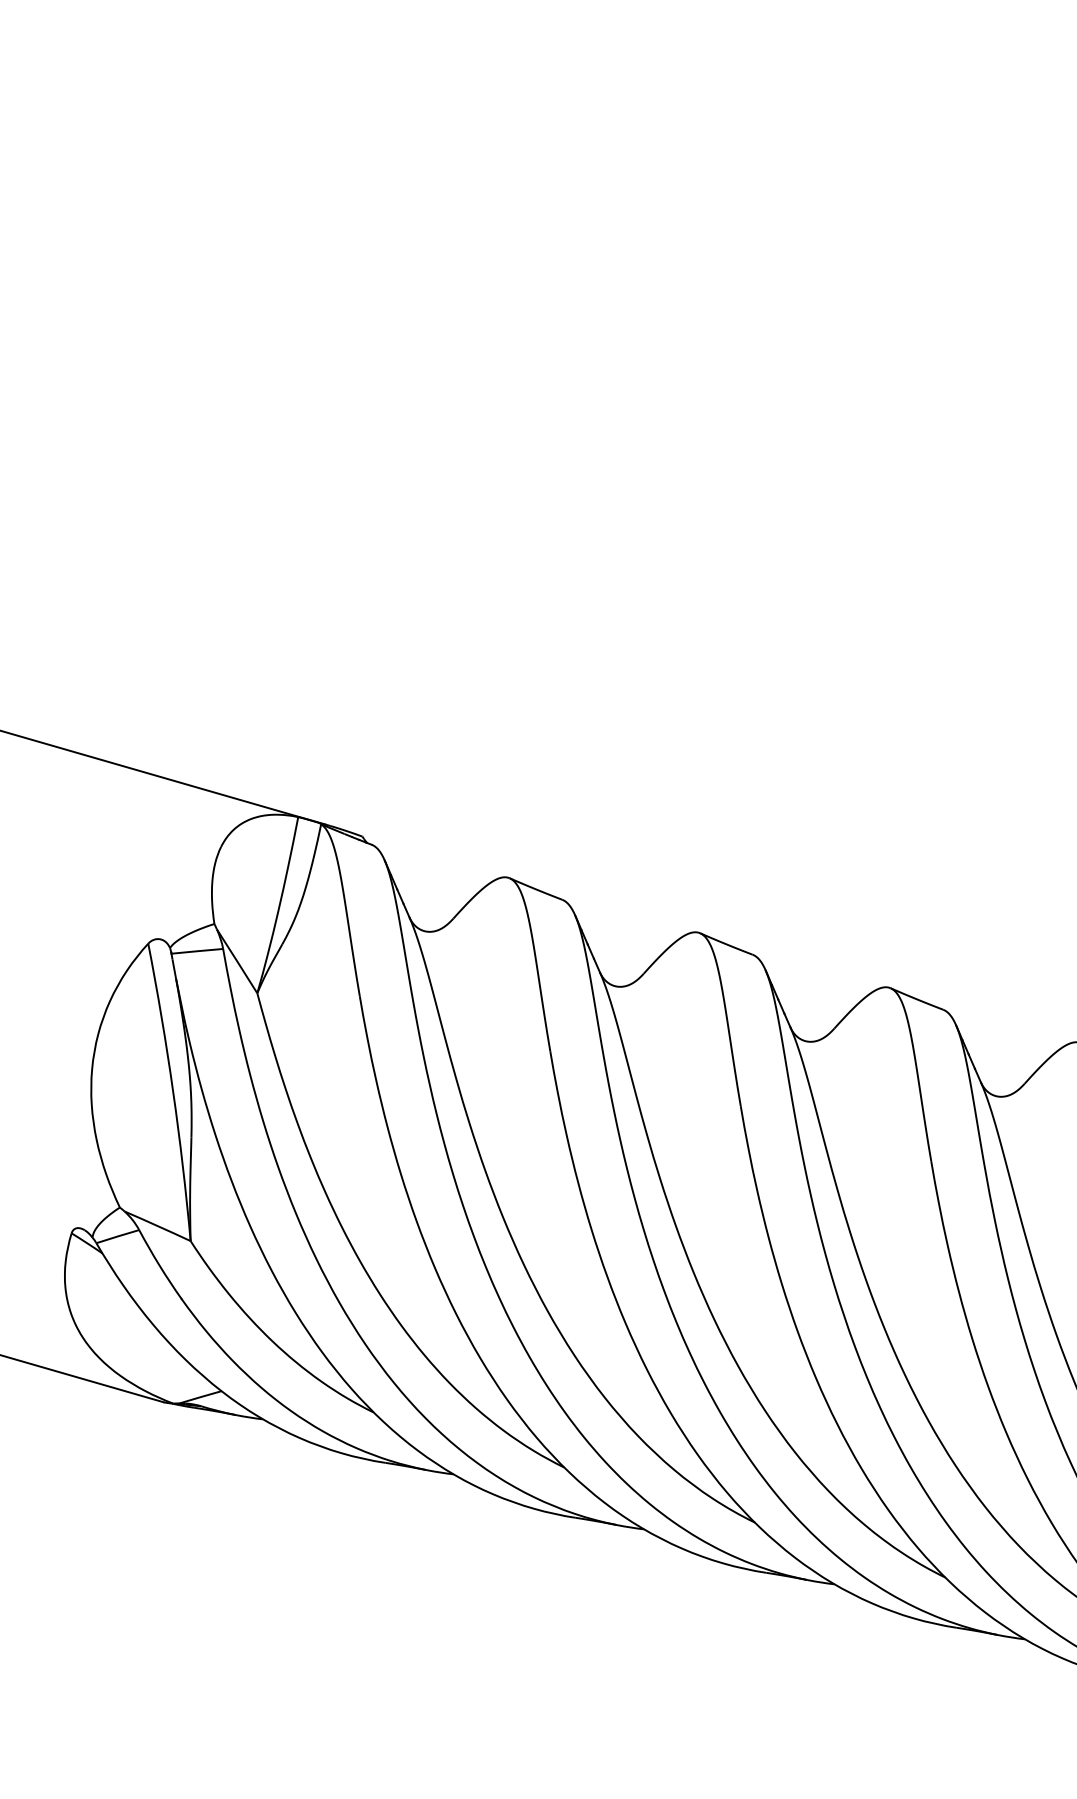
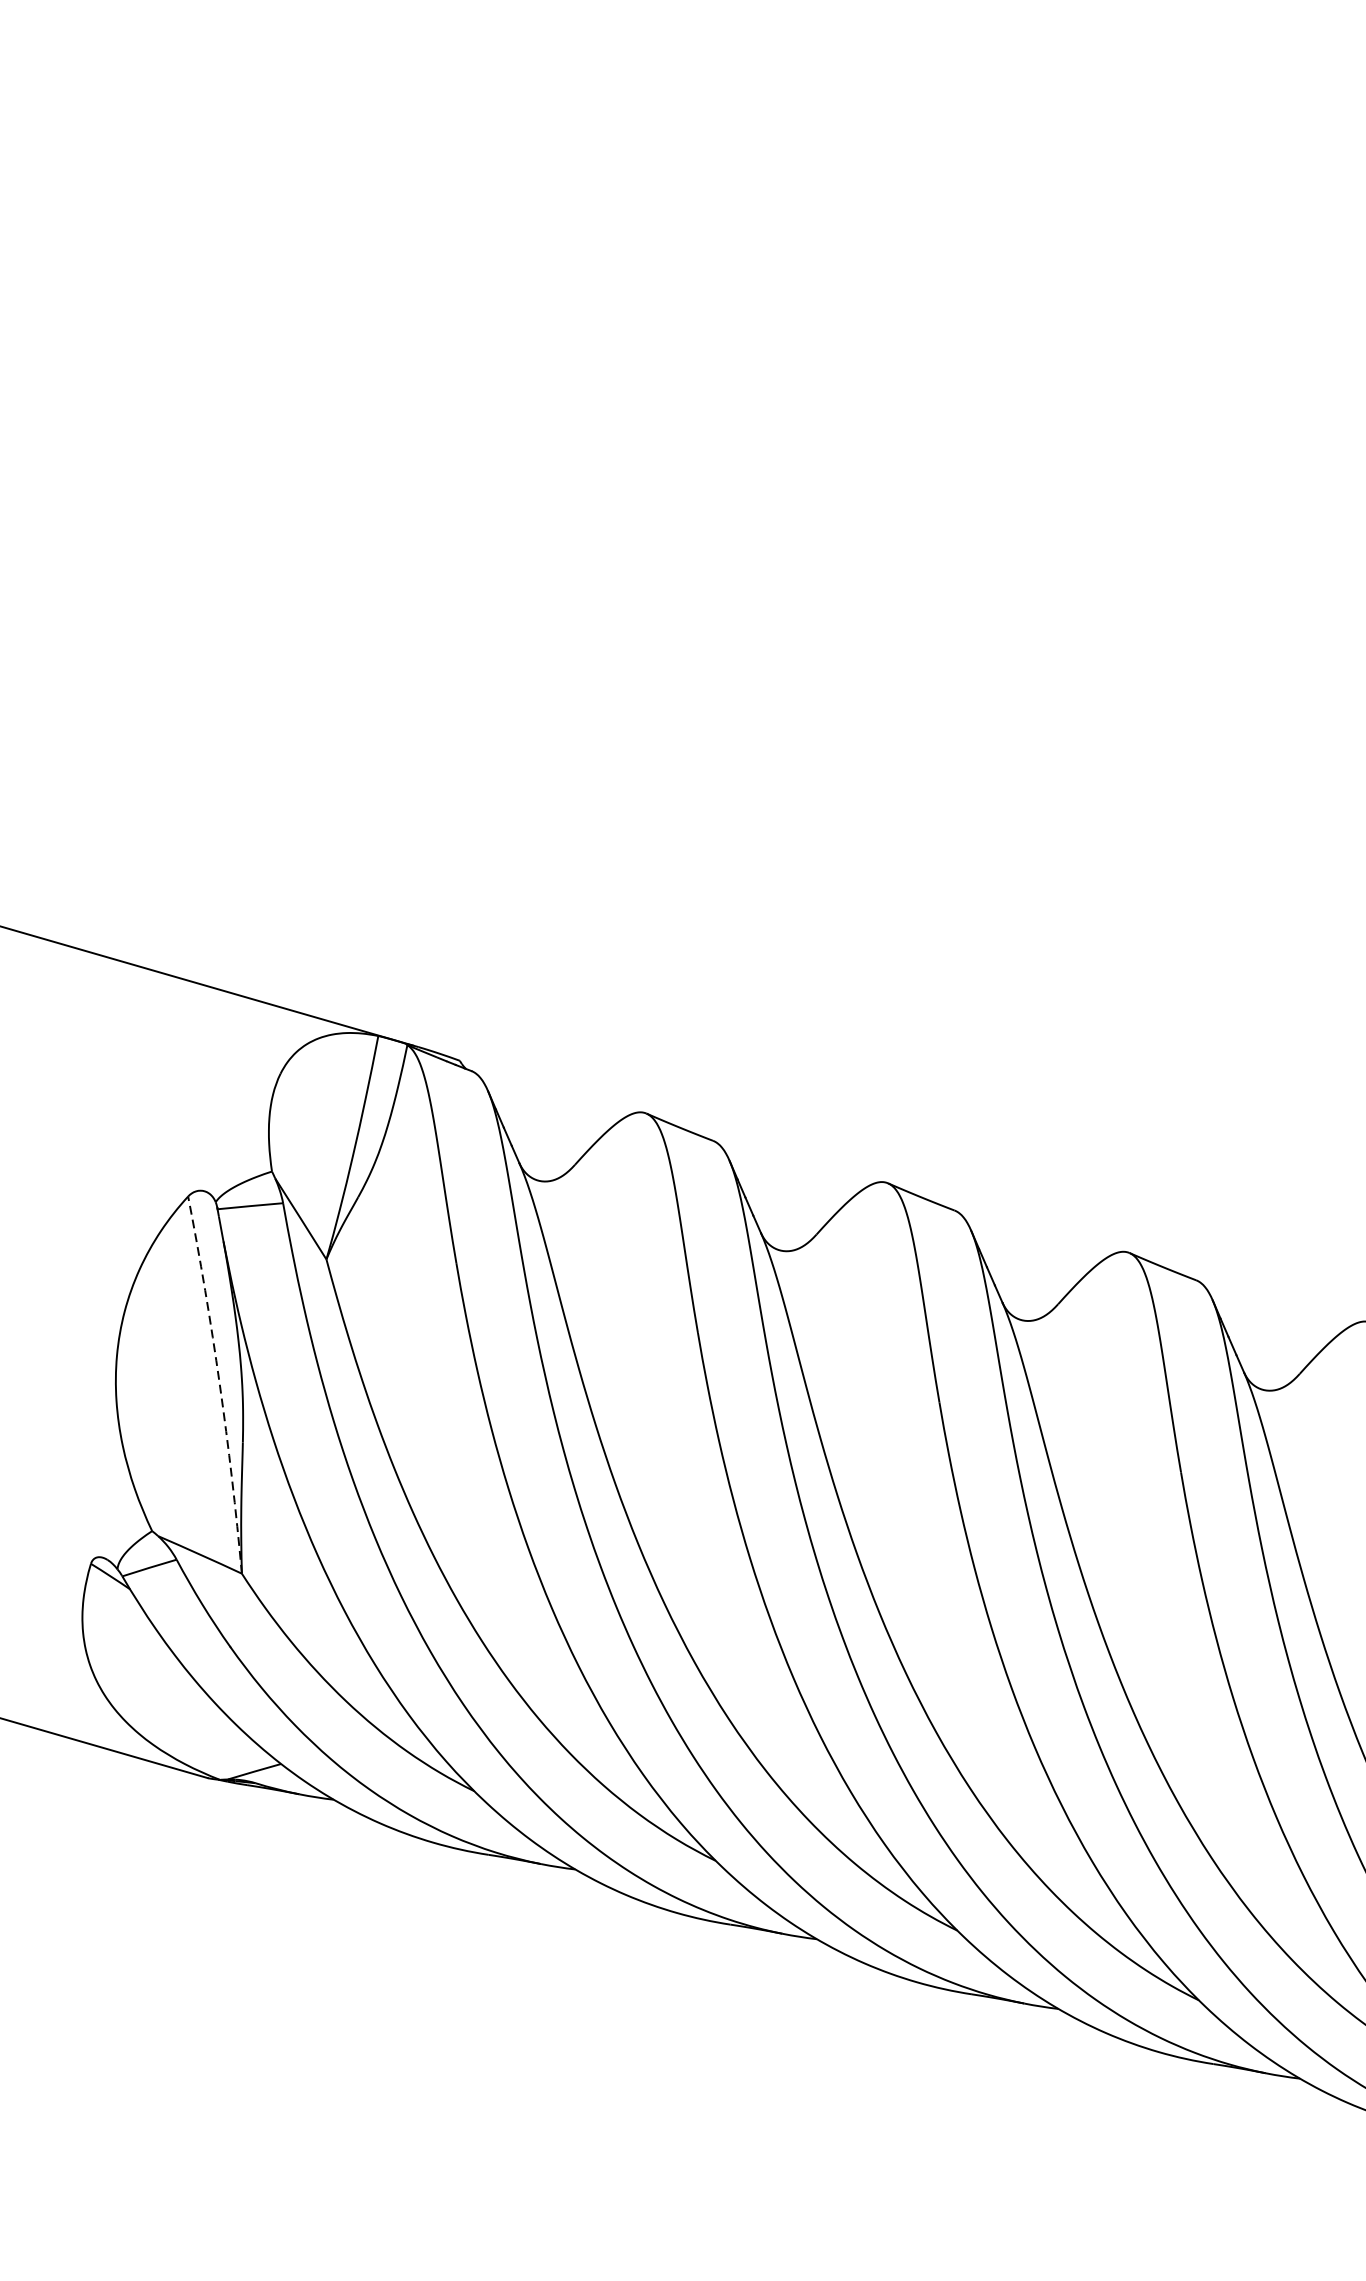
arc: (173, 1091) -> (220, 1383), solid -> dashed

